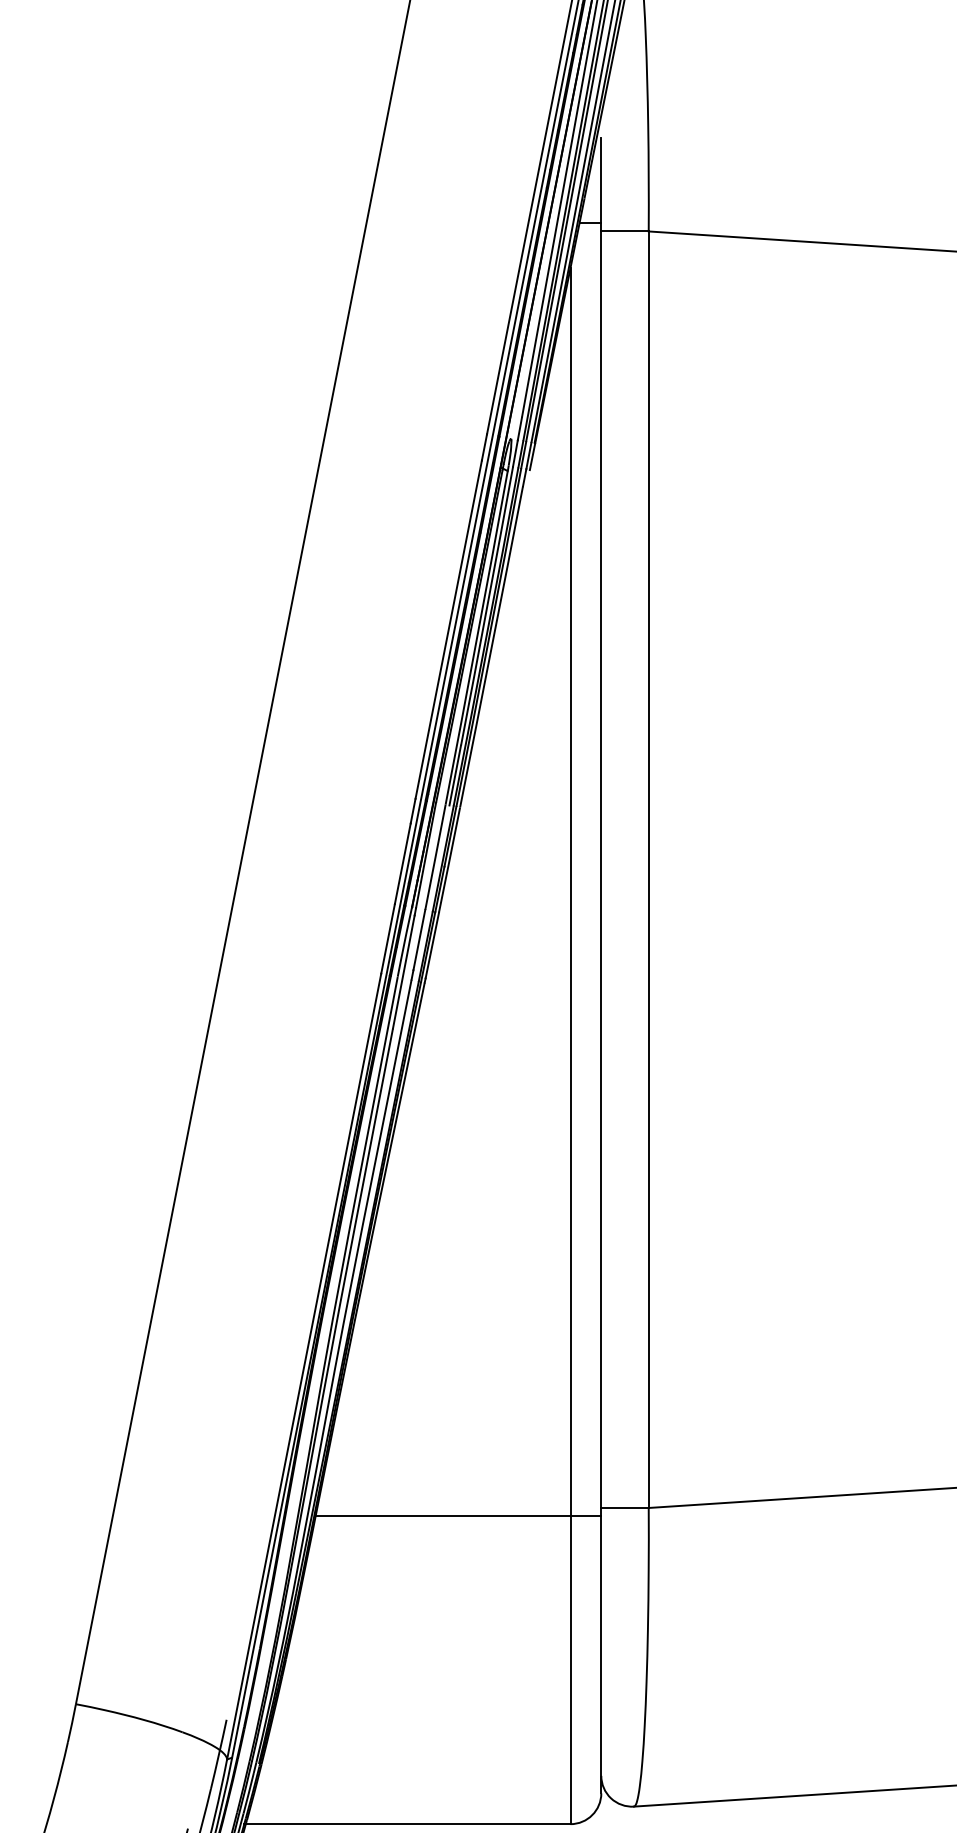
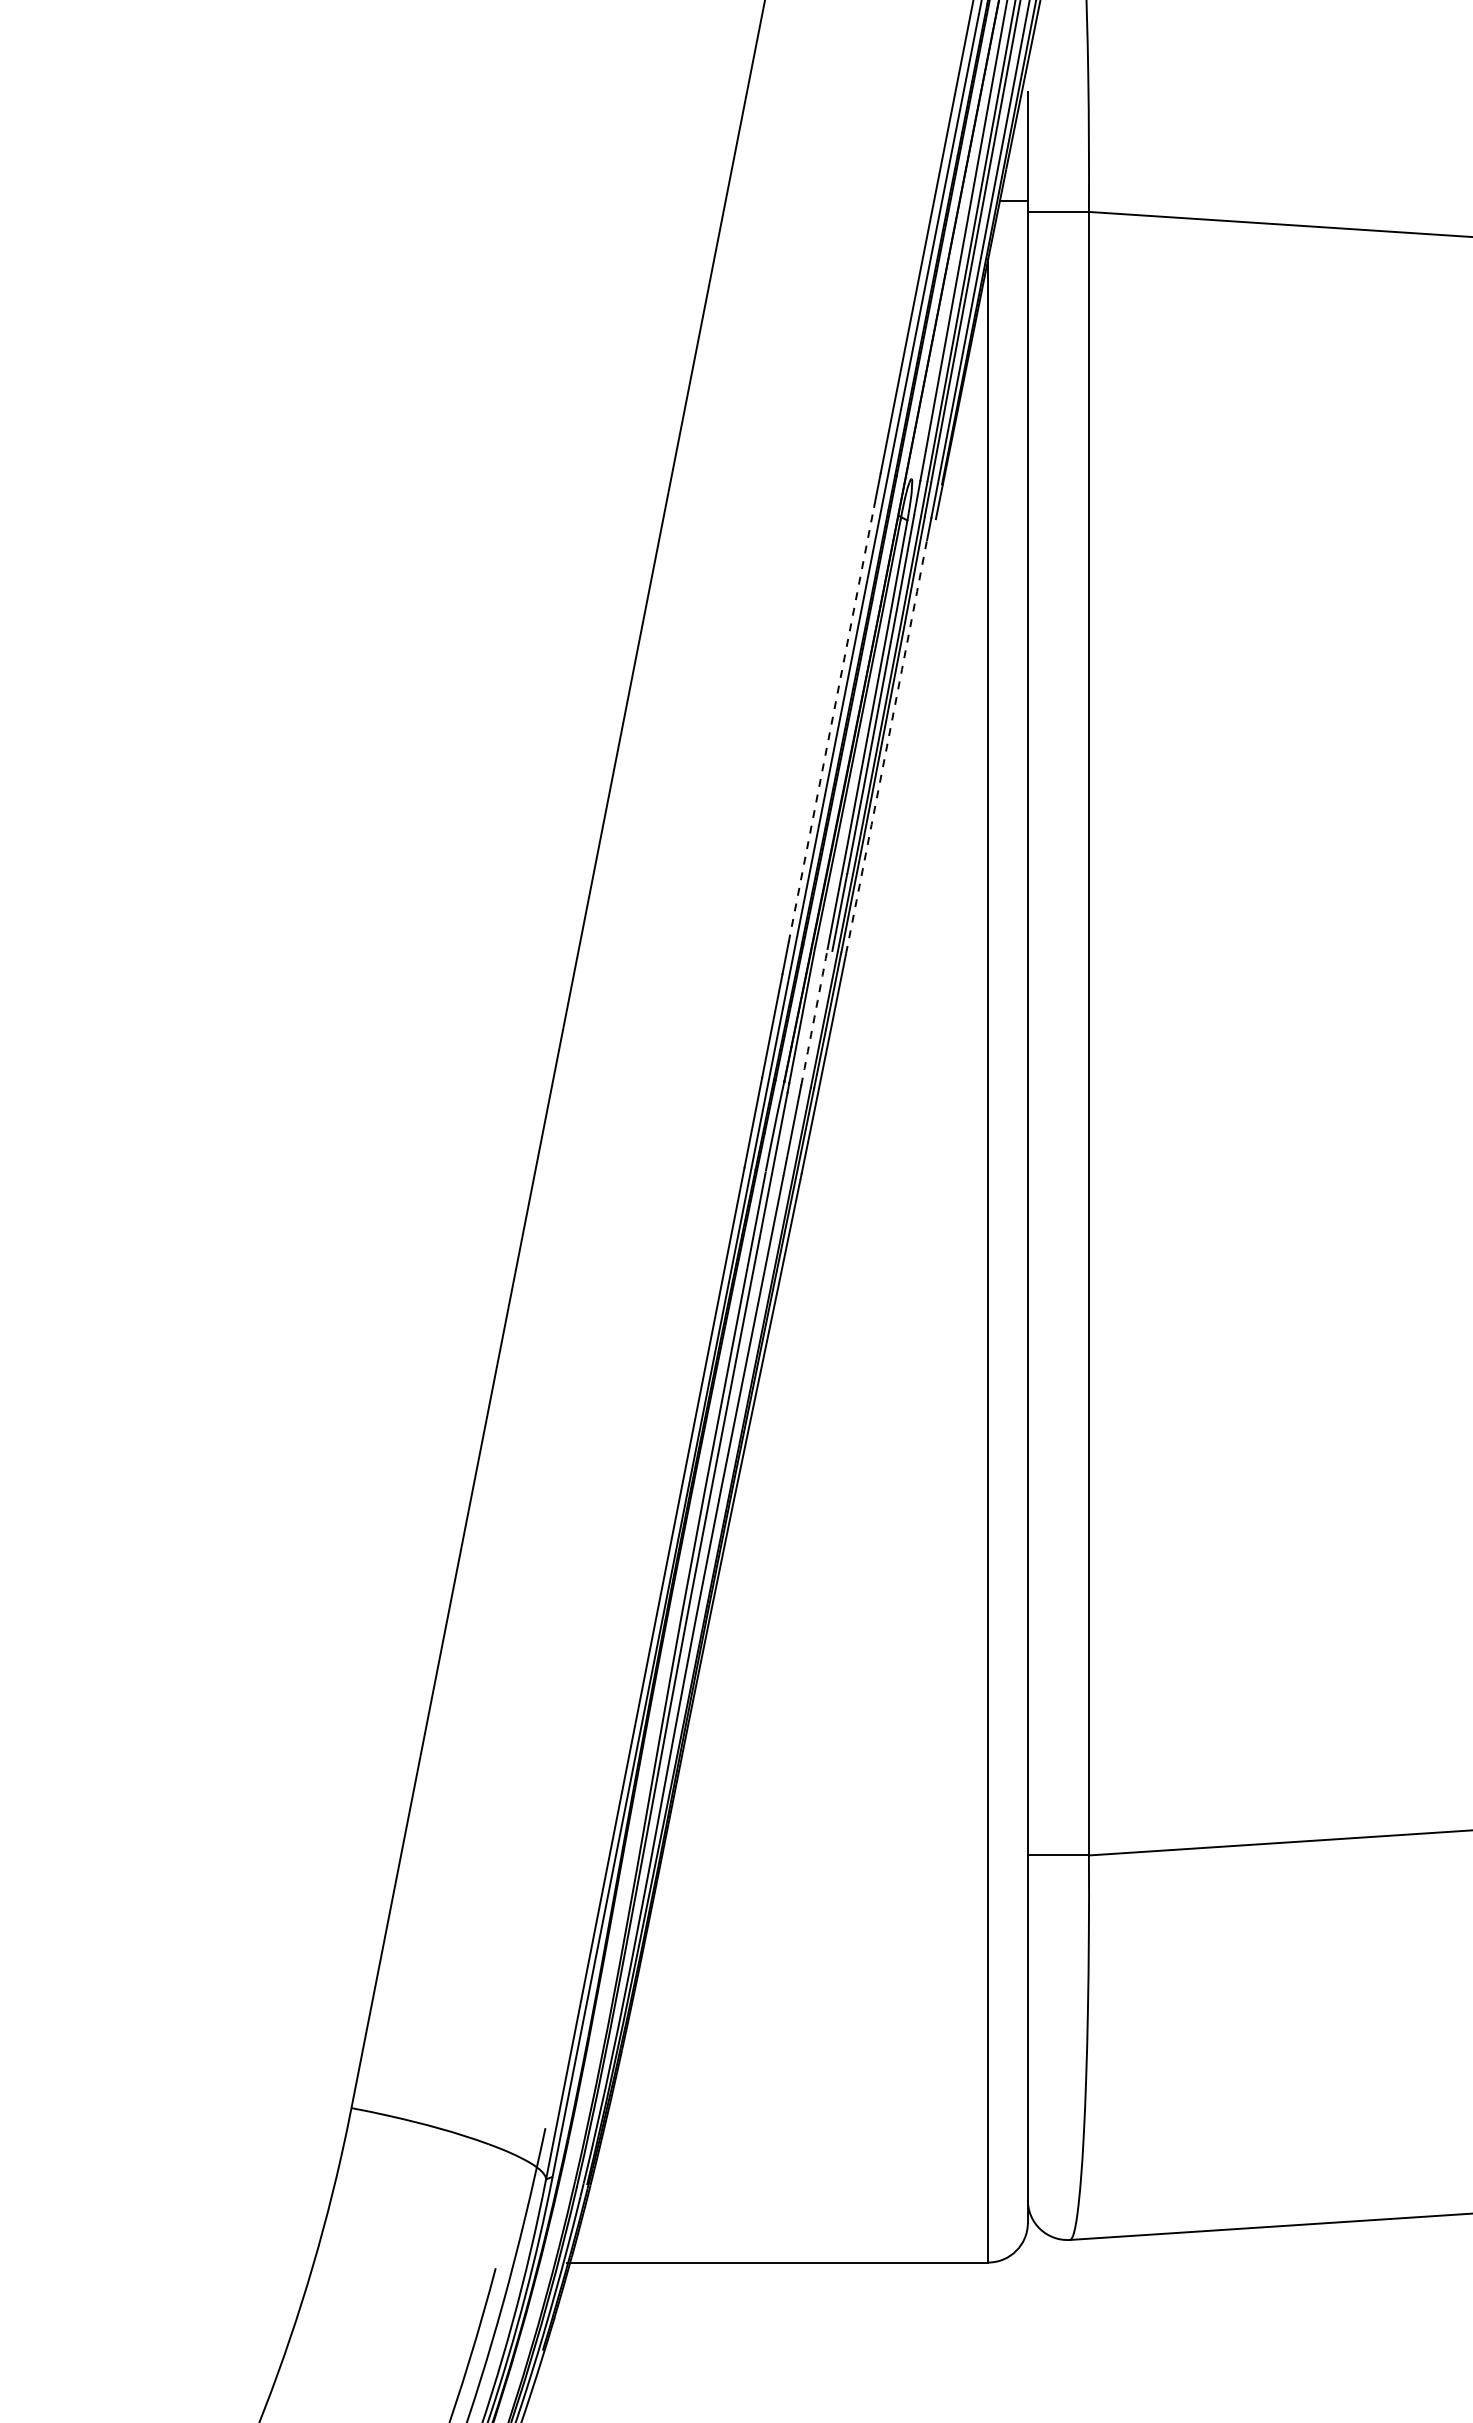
line: (448, 629) -> (831, 724), solid -> dashed
arc: (491, 646) -> (886, 746), solid -> dashed
arc: (435, 857) -> (814, 1017), solid -> dashed
line: (458, 1516) -> (843, 1866), removed

